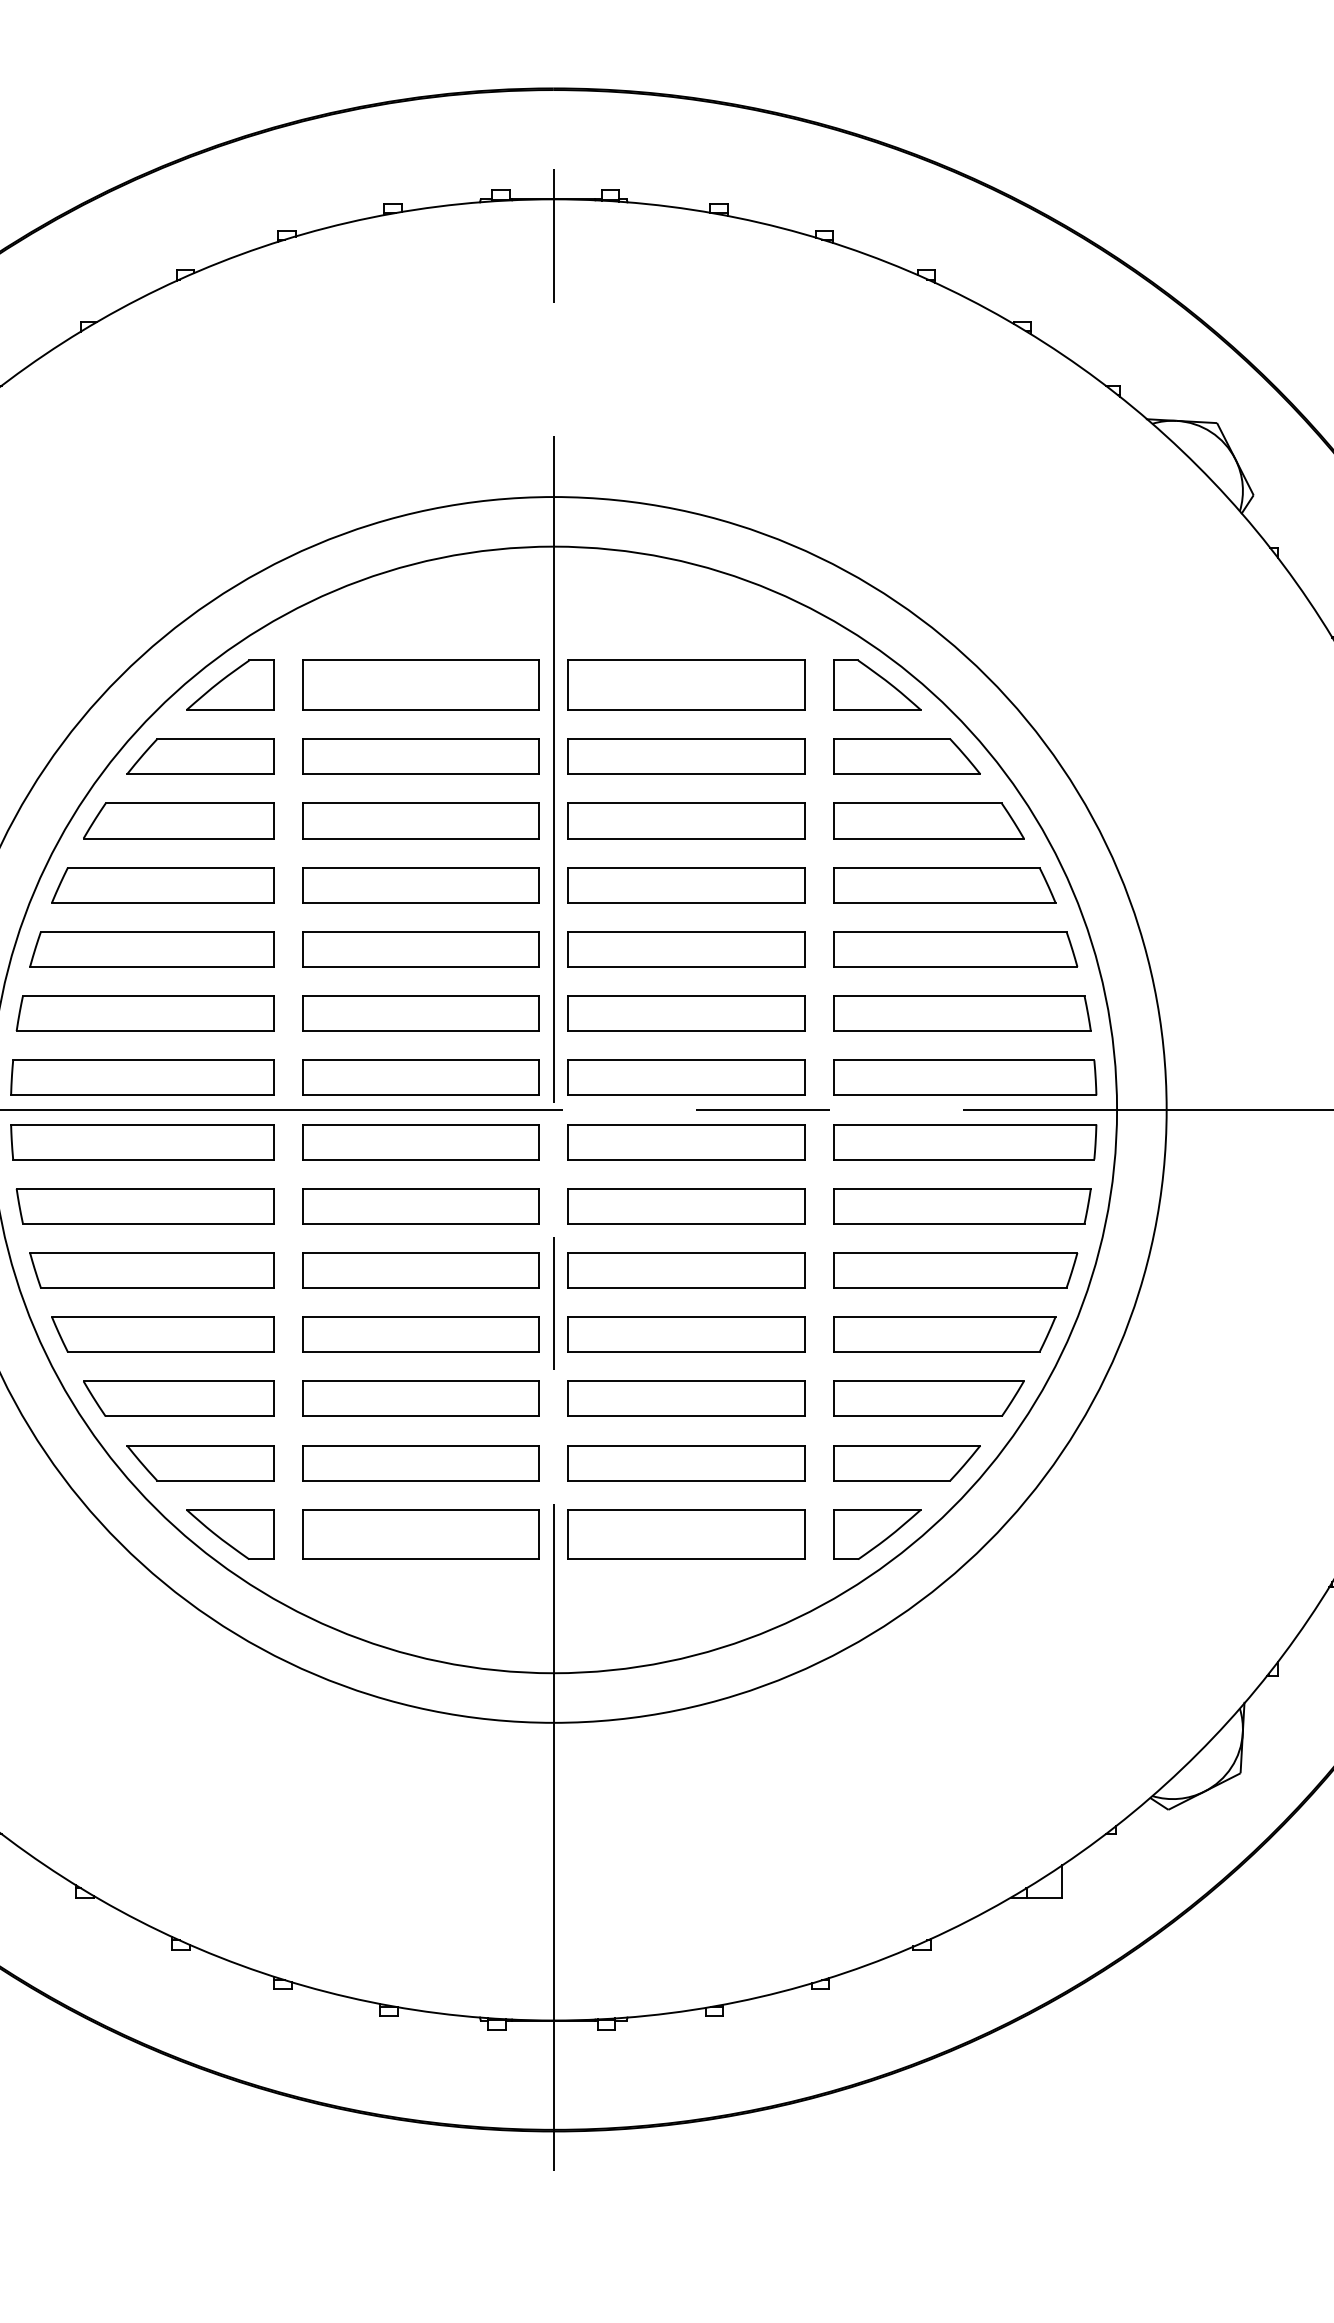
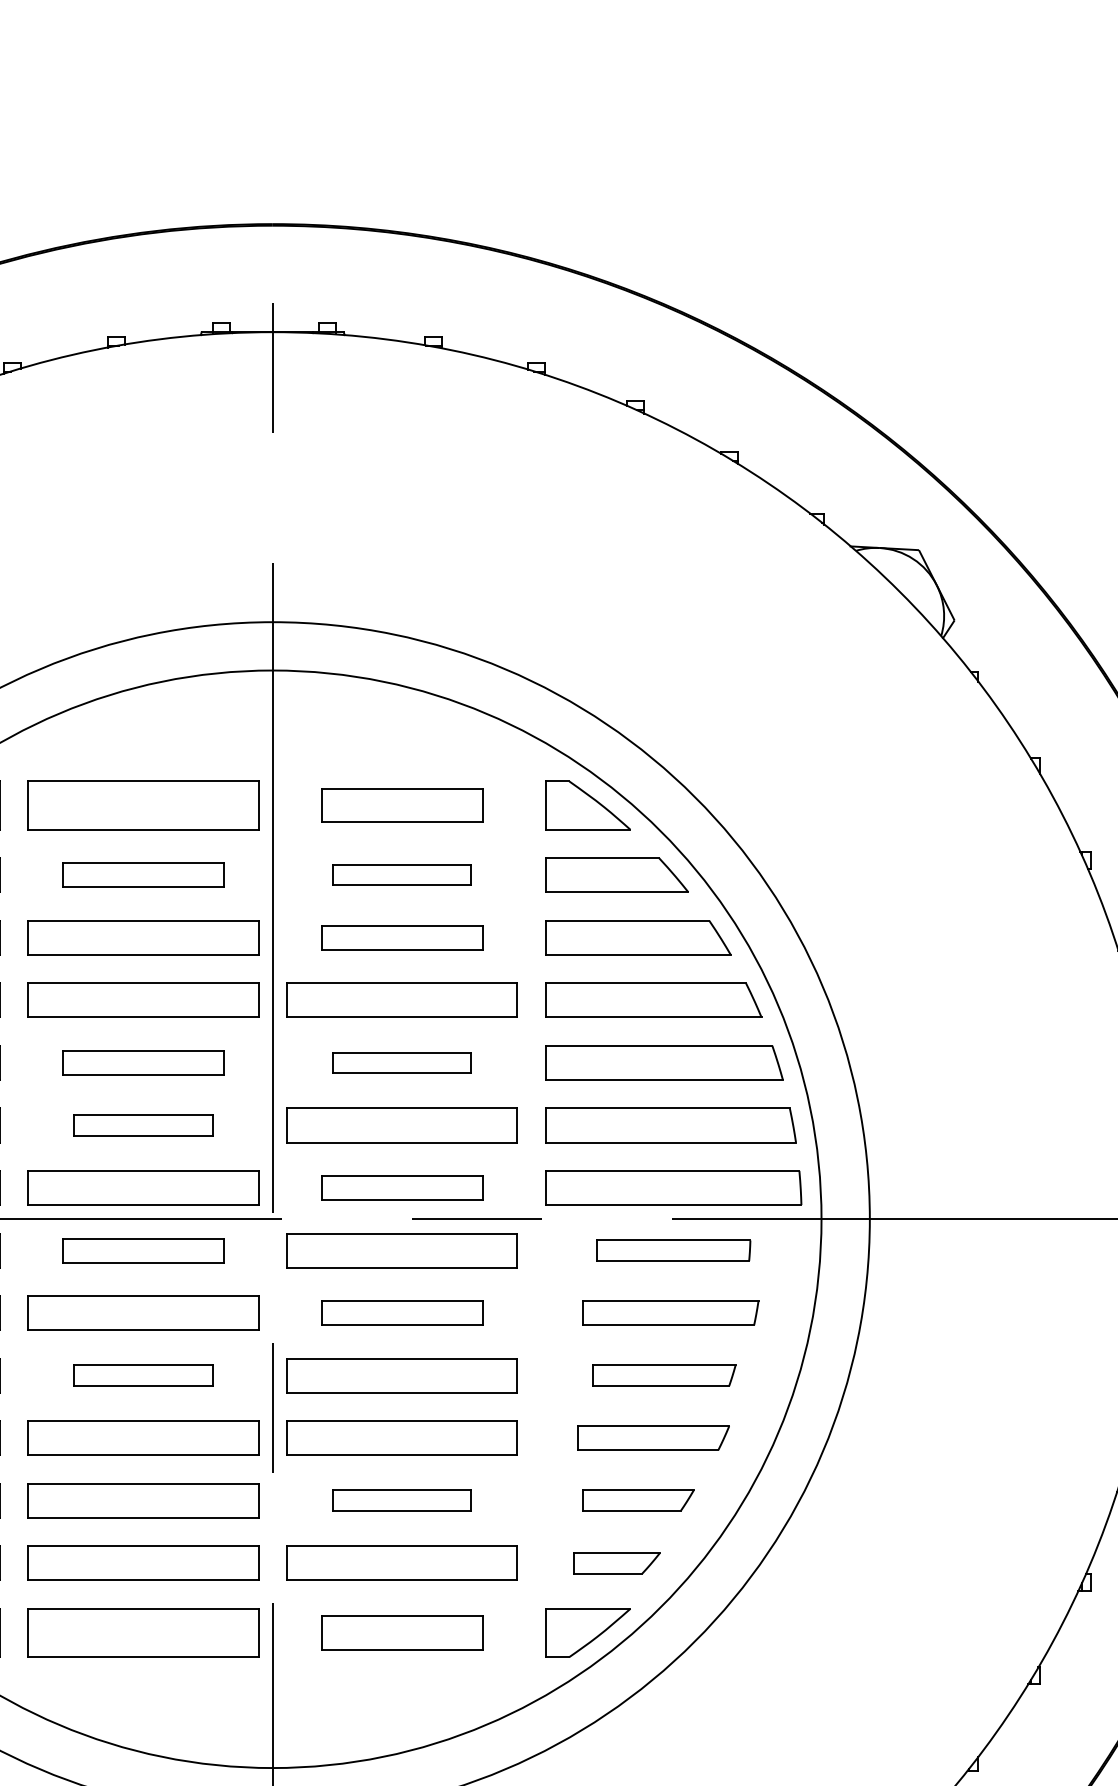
part: (686, 684) -> (402, 804), size x0.7
part: (420, 756) -> (142, 874), size x0.7
part: (686, 756) -> (402, 874), size x0.6
part: (686, 820) -> (402, 937), size x0.7
part: (420, 949) -> (142, 1062), size x0.7
part: (686, 949) -> (402, 1062), size x0.6
part: (420, 1013) -> (142, 1125), size x0.6
part: (686, 1077) -> (402, 1187), size x0.7
part: (420, 1142) -> (142, 1250), size x0.7
part: (965, 1142) -> (673, 1250), size x0.6
part: (686, 1206) -> (402, 1313), size x0.7
part: (962, 1206) -> (670, 1313), size x0.7
part: (420, 1270) -> (142, 1375), size x0.6
part: (955, 1270) -> (664, 1375), size x0.6
part: (944, 1334) -> (653, 1438), size x0.7
part: (686, 1398) -> (402, 1500), size x0.6
part: (928, 1398) -> (637, 1500), size x0.6
part: (906, 1463) -> (616, 1563), size x0.6
part: (686, 1534) -> (402, 1632), size x0.7

